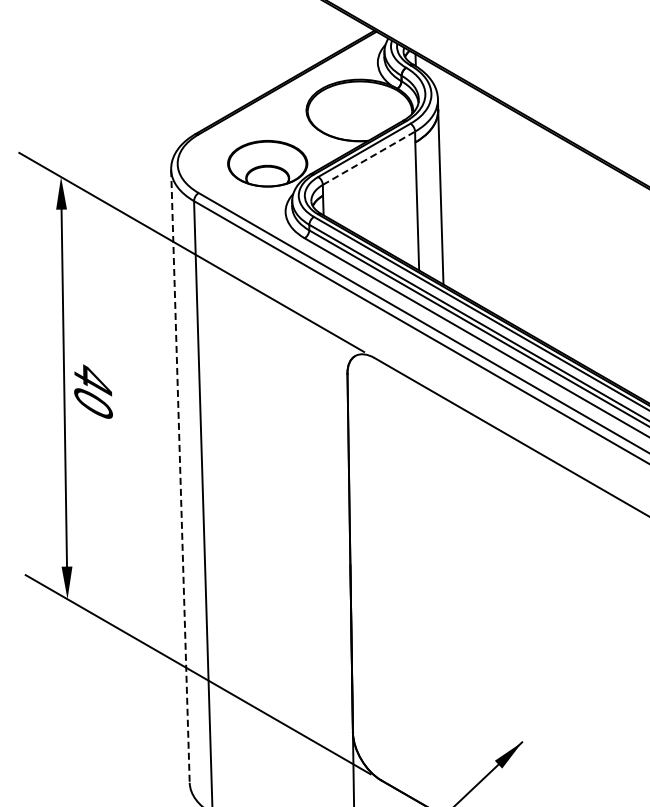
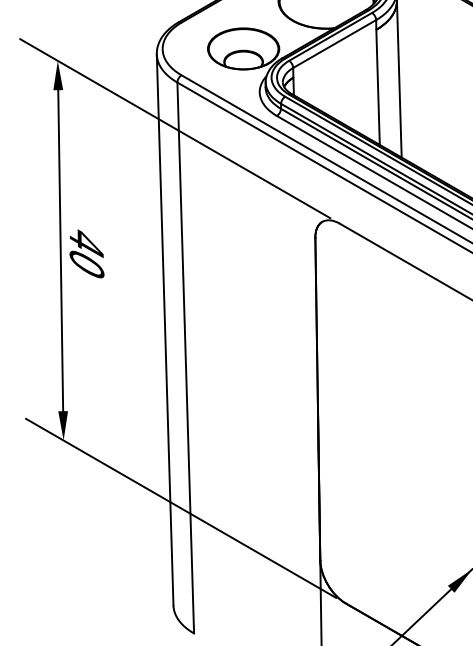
line: (369, 158) -> (335, 44), dashed -> solid
line: (180, 476) -> (165, 330), dashed -> solid

